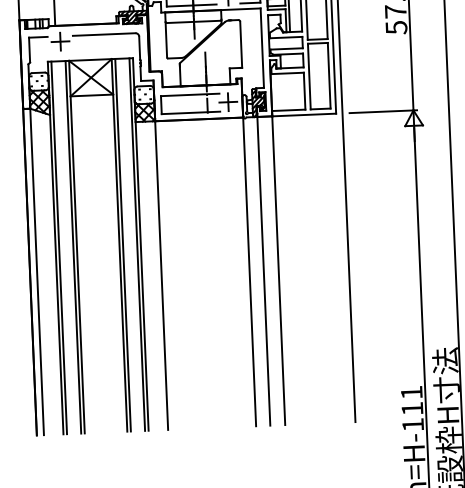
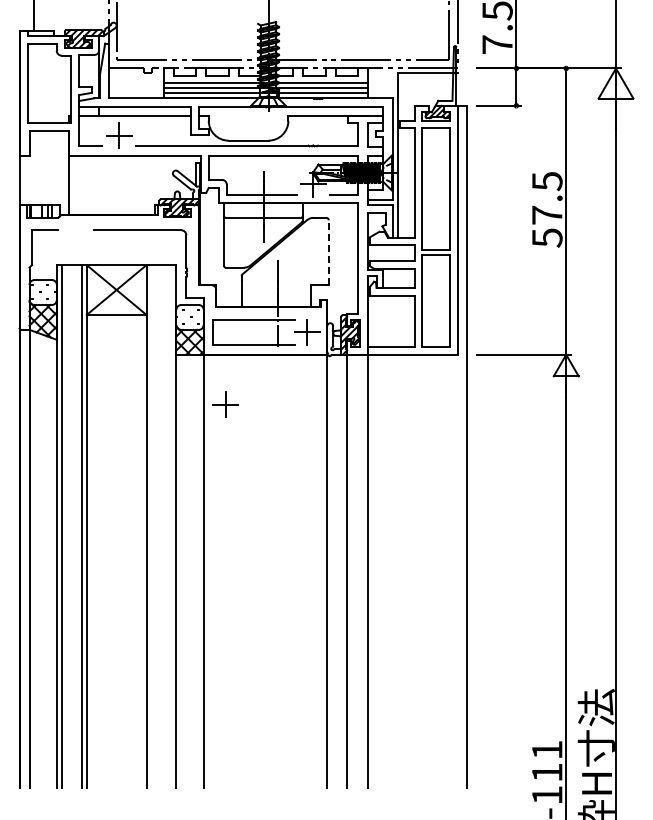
part: (60, 41) -> (225, 404), moved
line: (241, 44) -> (328, 252), solid -> dashed
line: (137, 244) -> (171, 526), removed
line: (123, 245) -> (151, 526), removed

